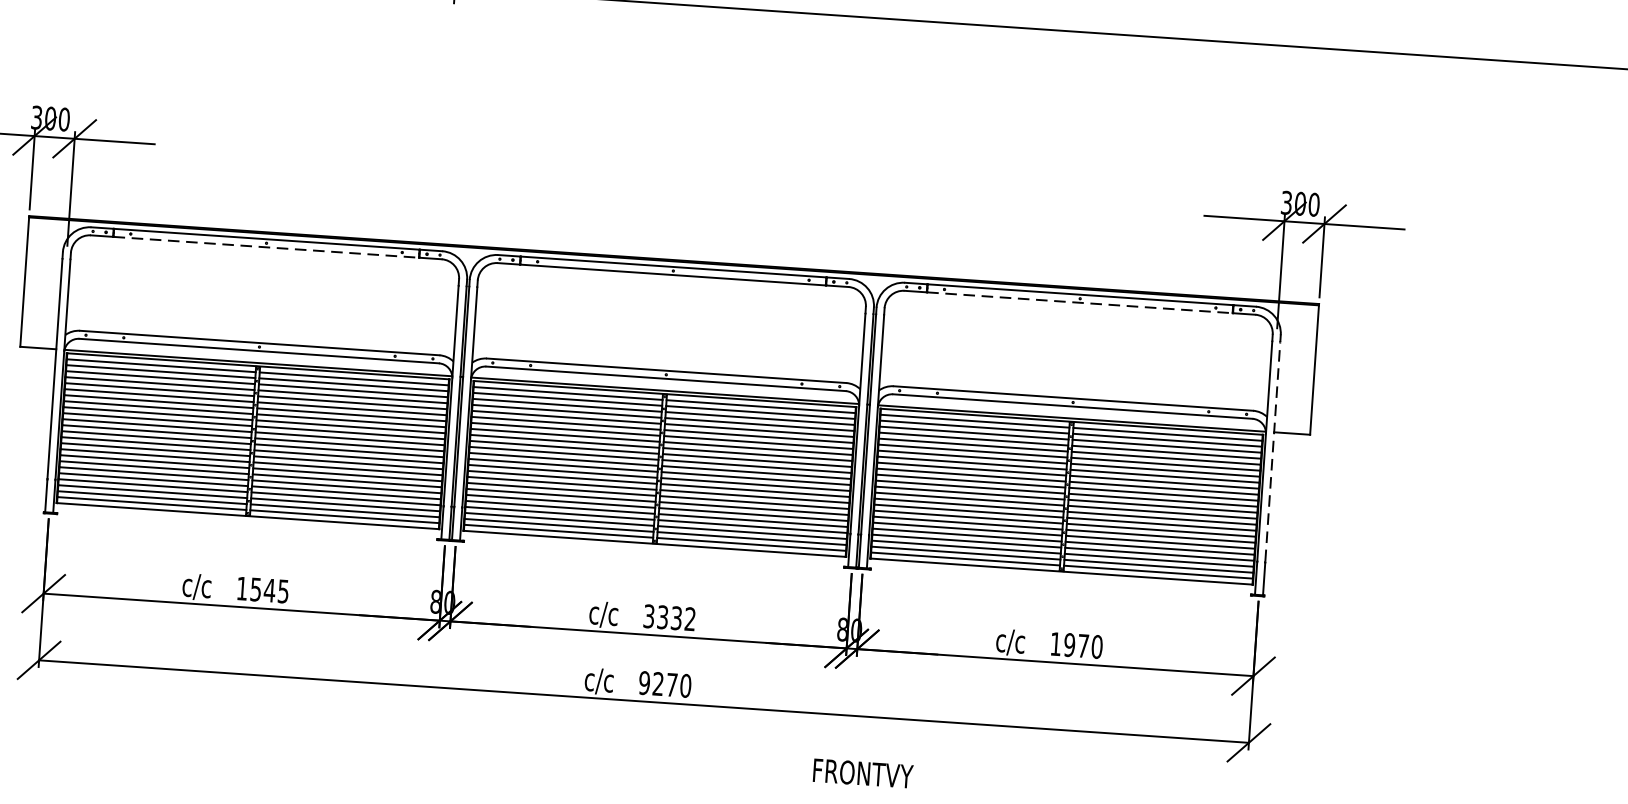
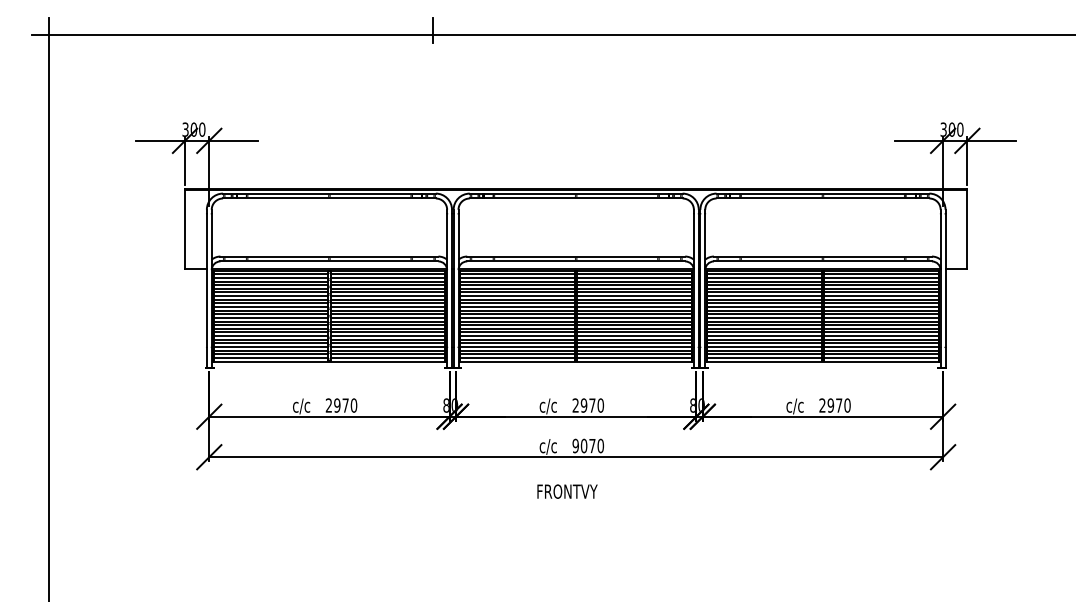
line: (266, 247) -> (329, 198), dashed -> solid
line: (1079, 302) -> (822, 198), dashed -> solid
line: (1272, 451) -> (945, 280), dashed -> solid
text: (262, 589) -> (341, 405), 1545 -> 2970
text: (670, 617) -> (588, 405), 3332 -> 2970
text: (1055, 644) -> (822, 405), 1970 -> 2970
text: (657, 683) -> (583, 445), 9270 -> 9070
text: (863, 773) -> (567, 491), moved

